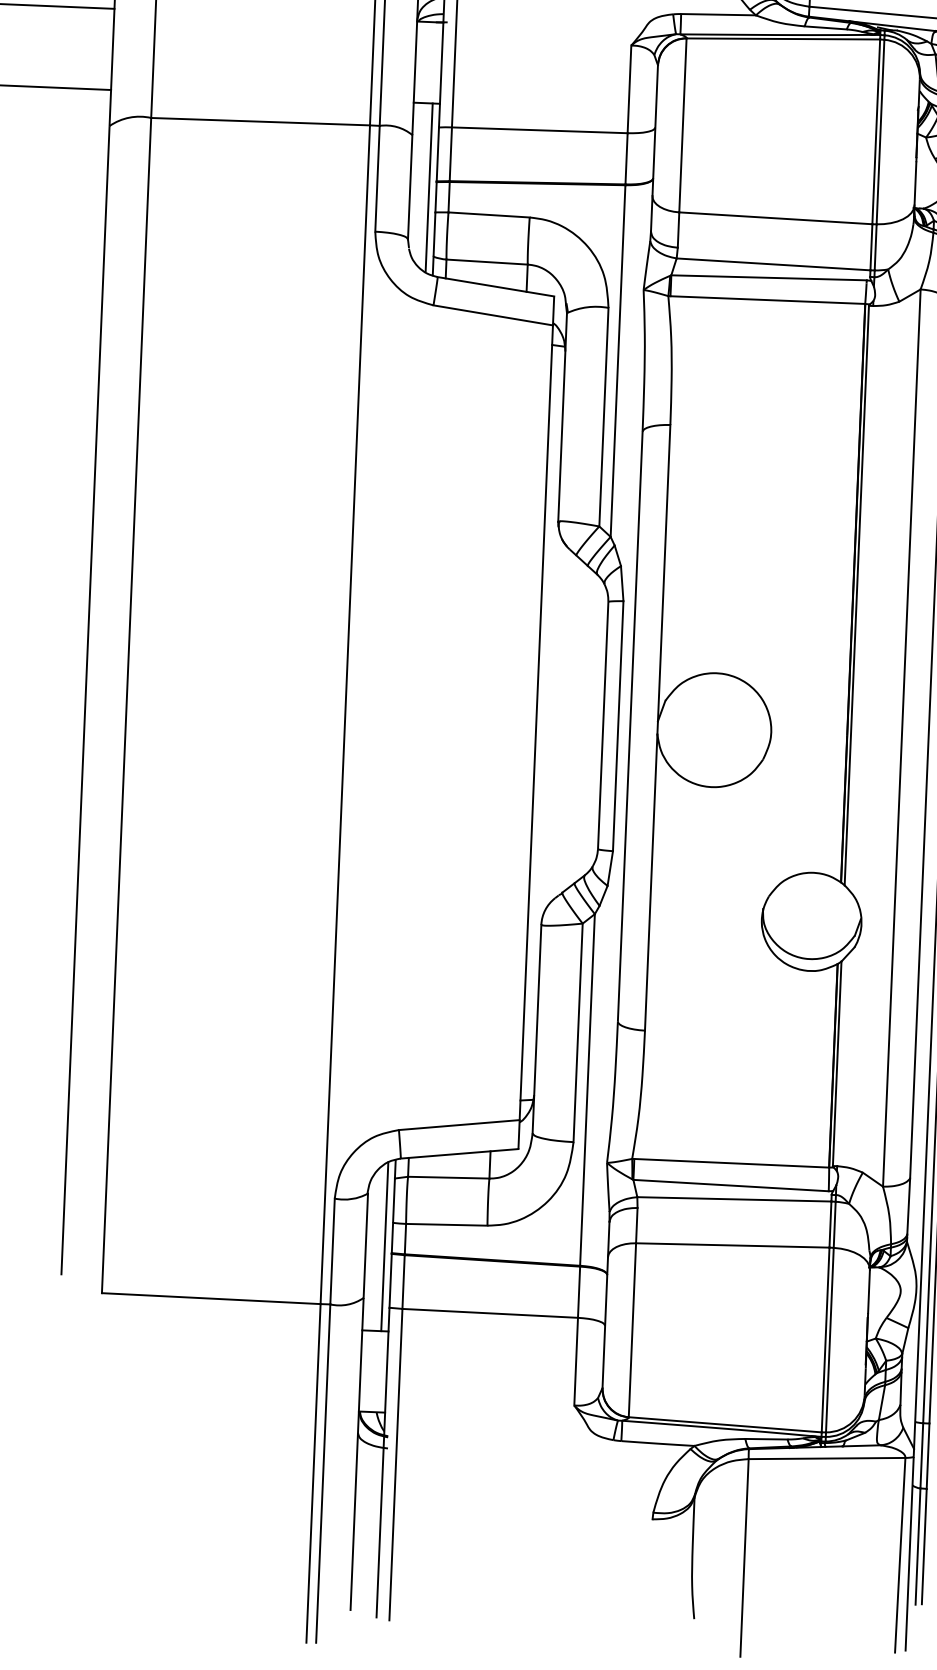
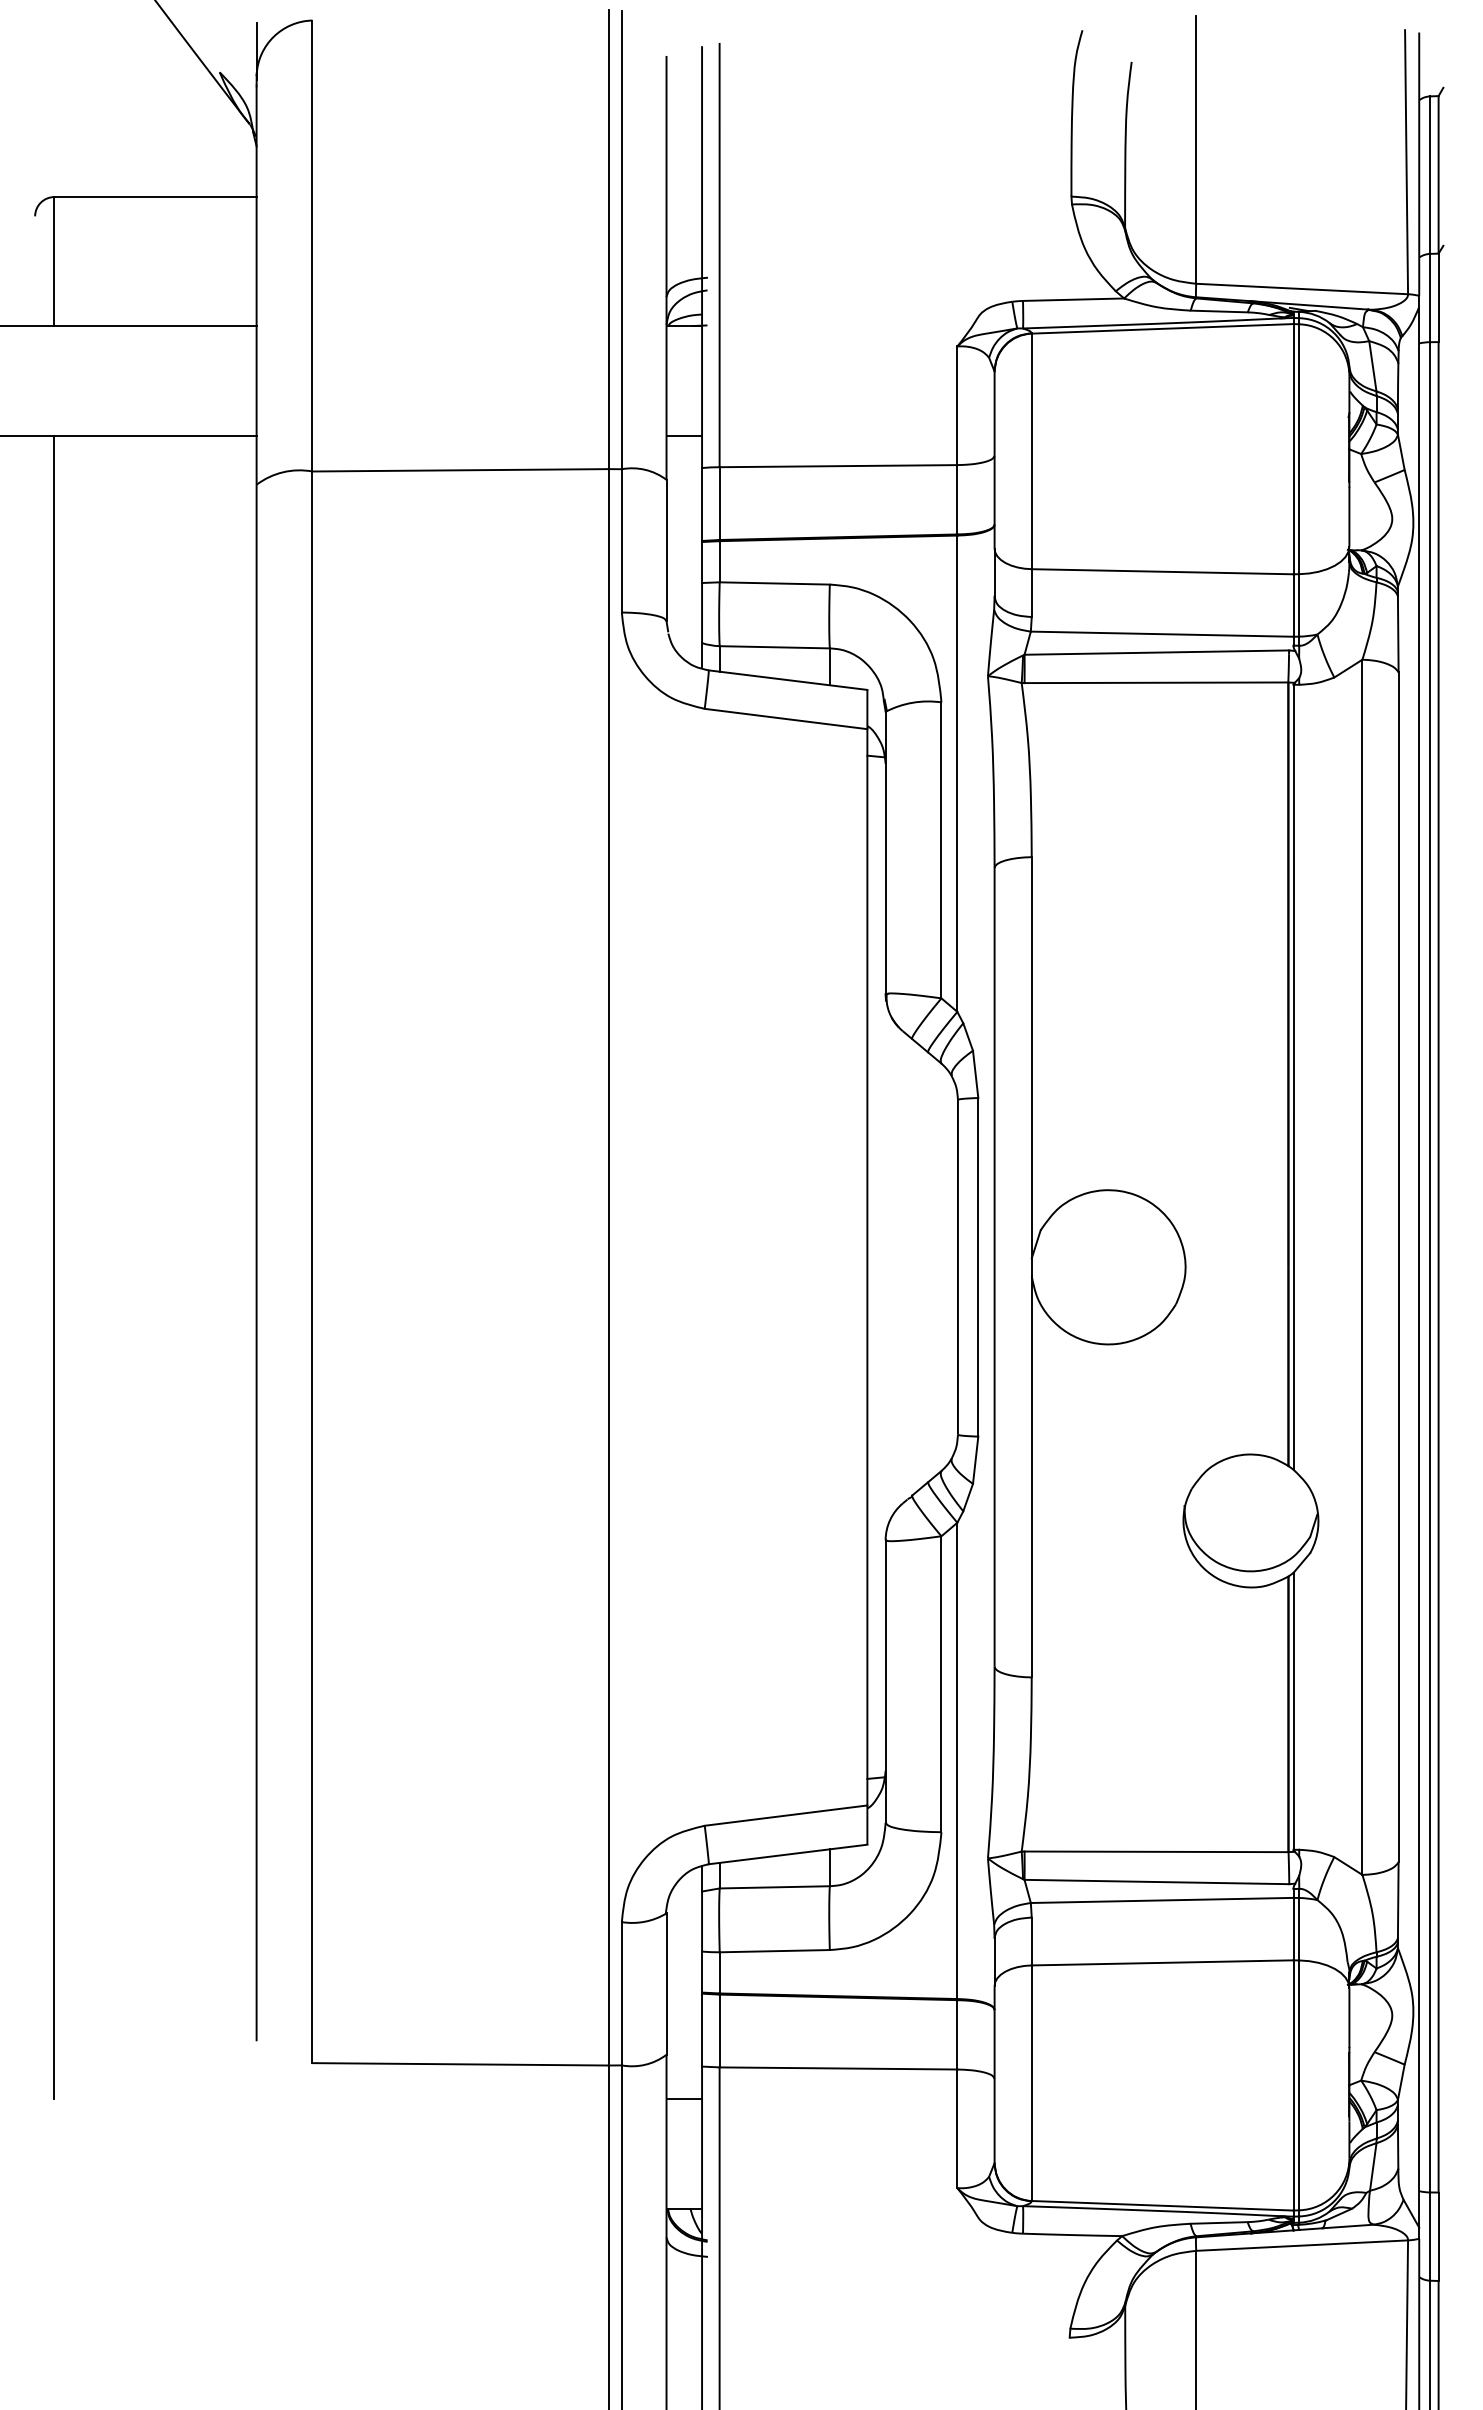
line: (429, 186) -> (692, 548), removed
line: (385, 1246) -> (692, 1983), removed

